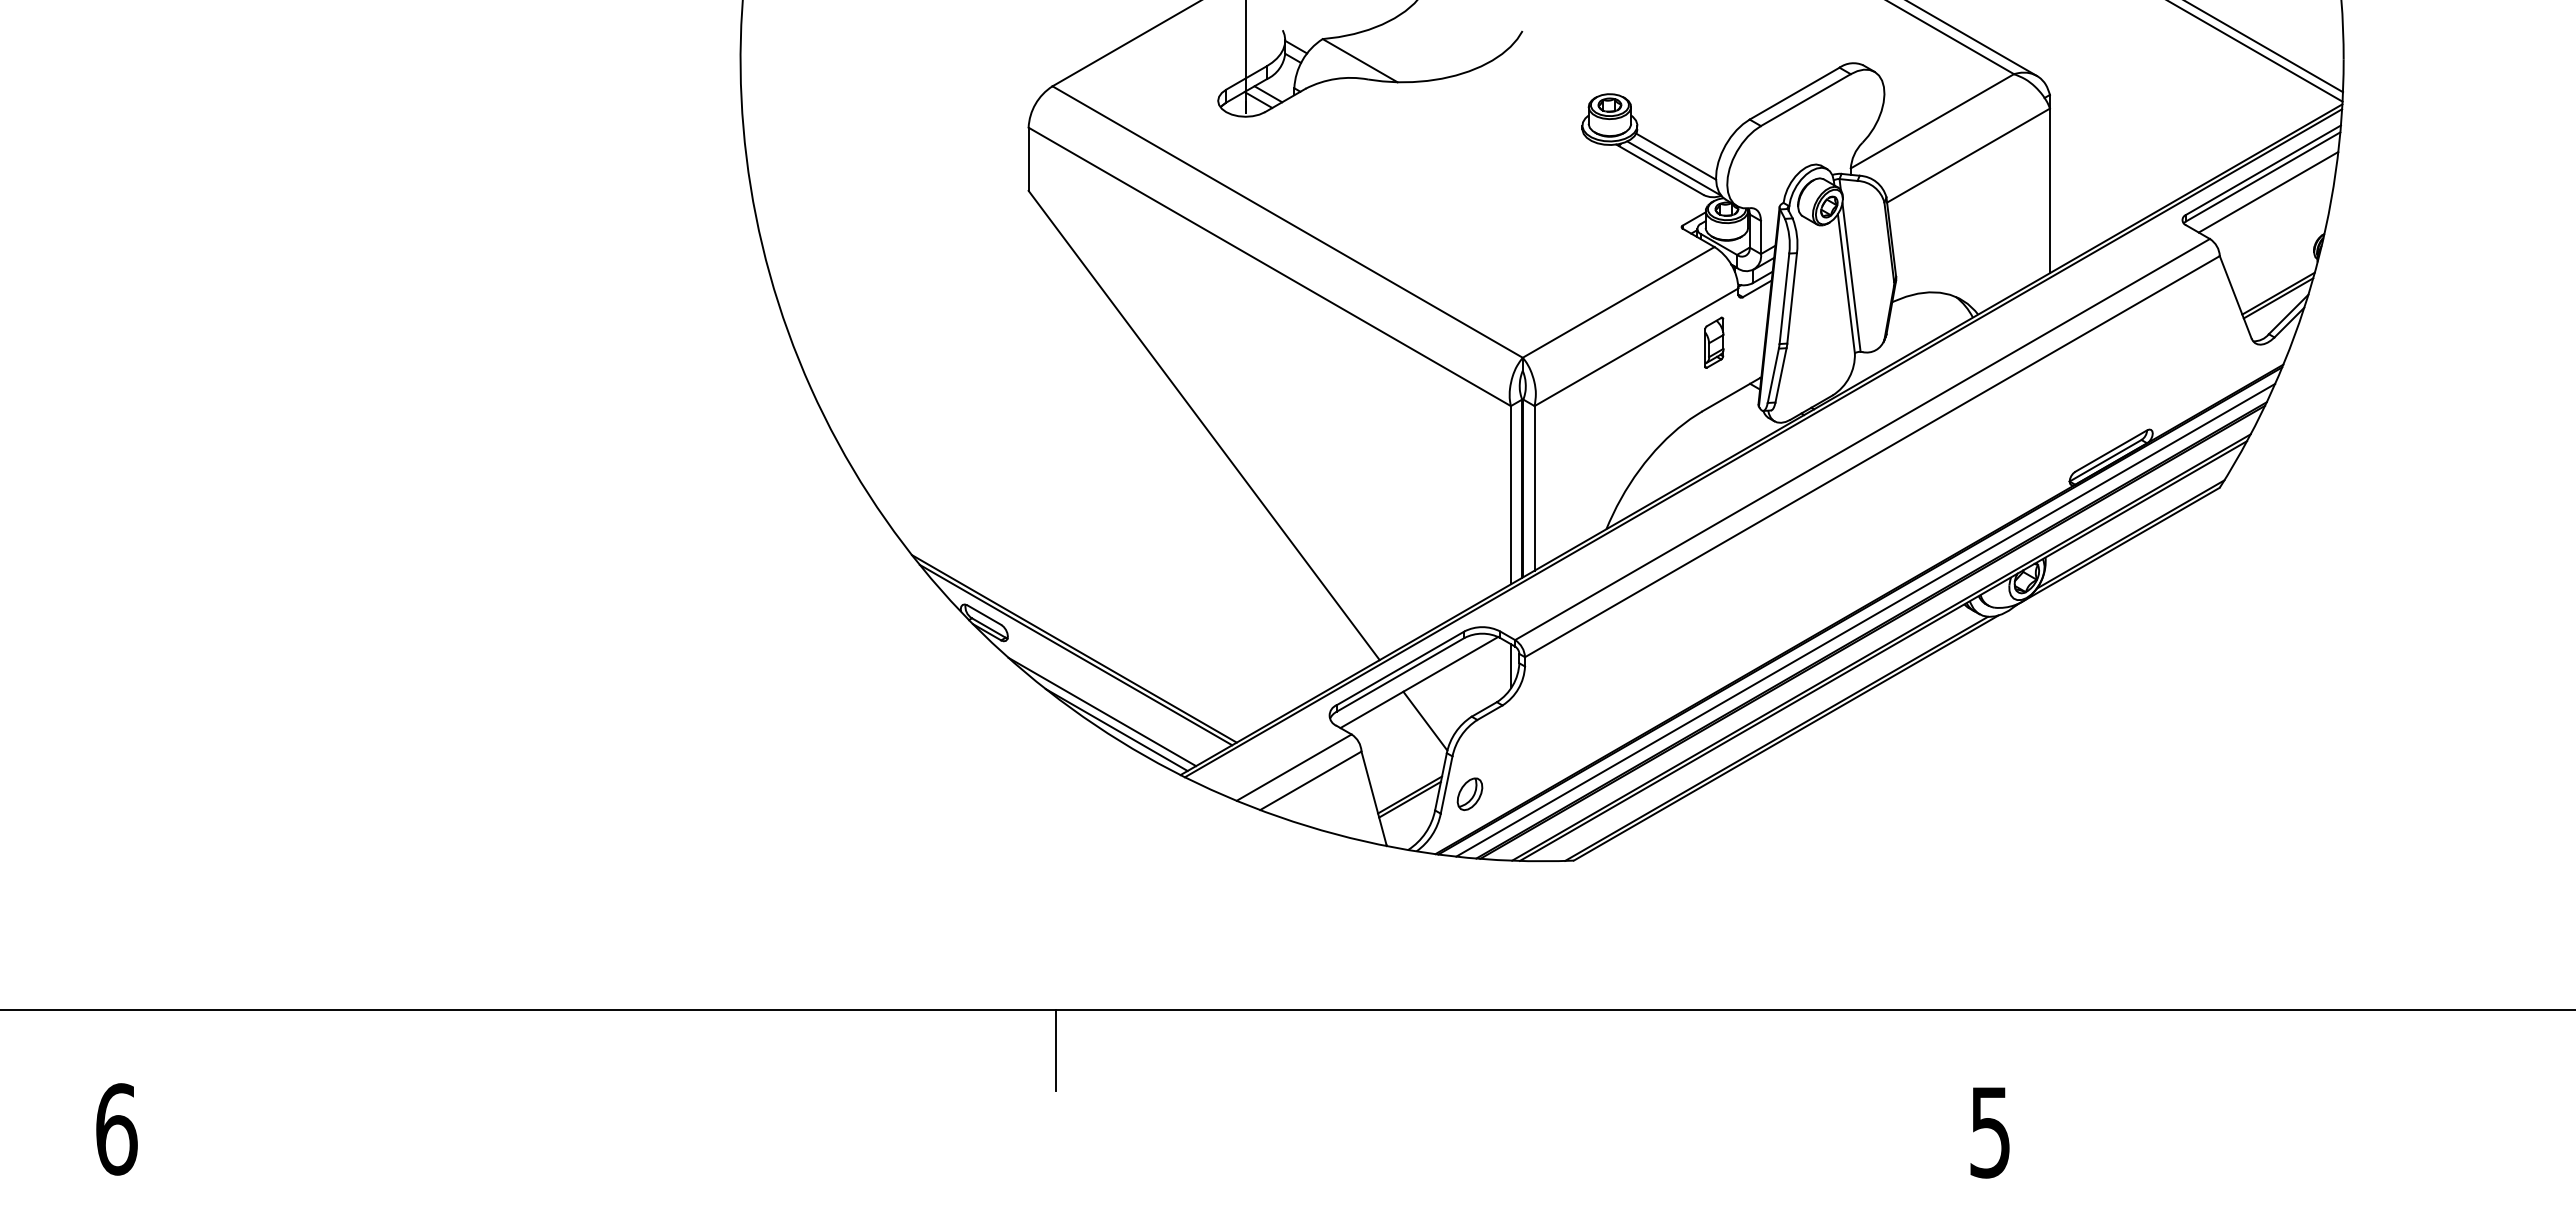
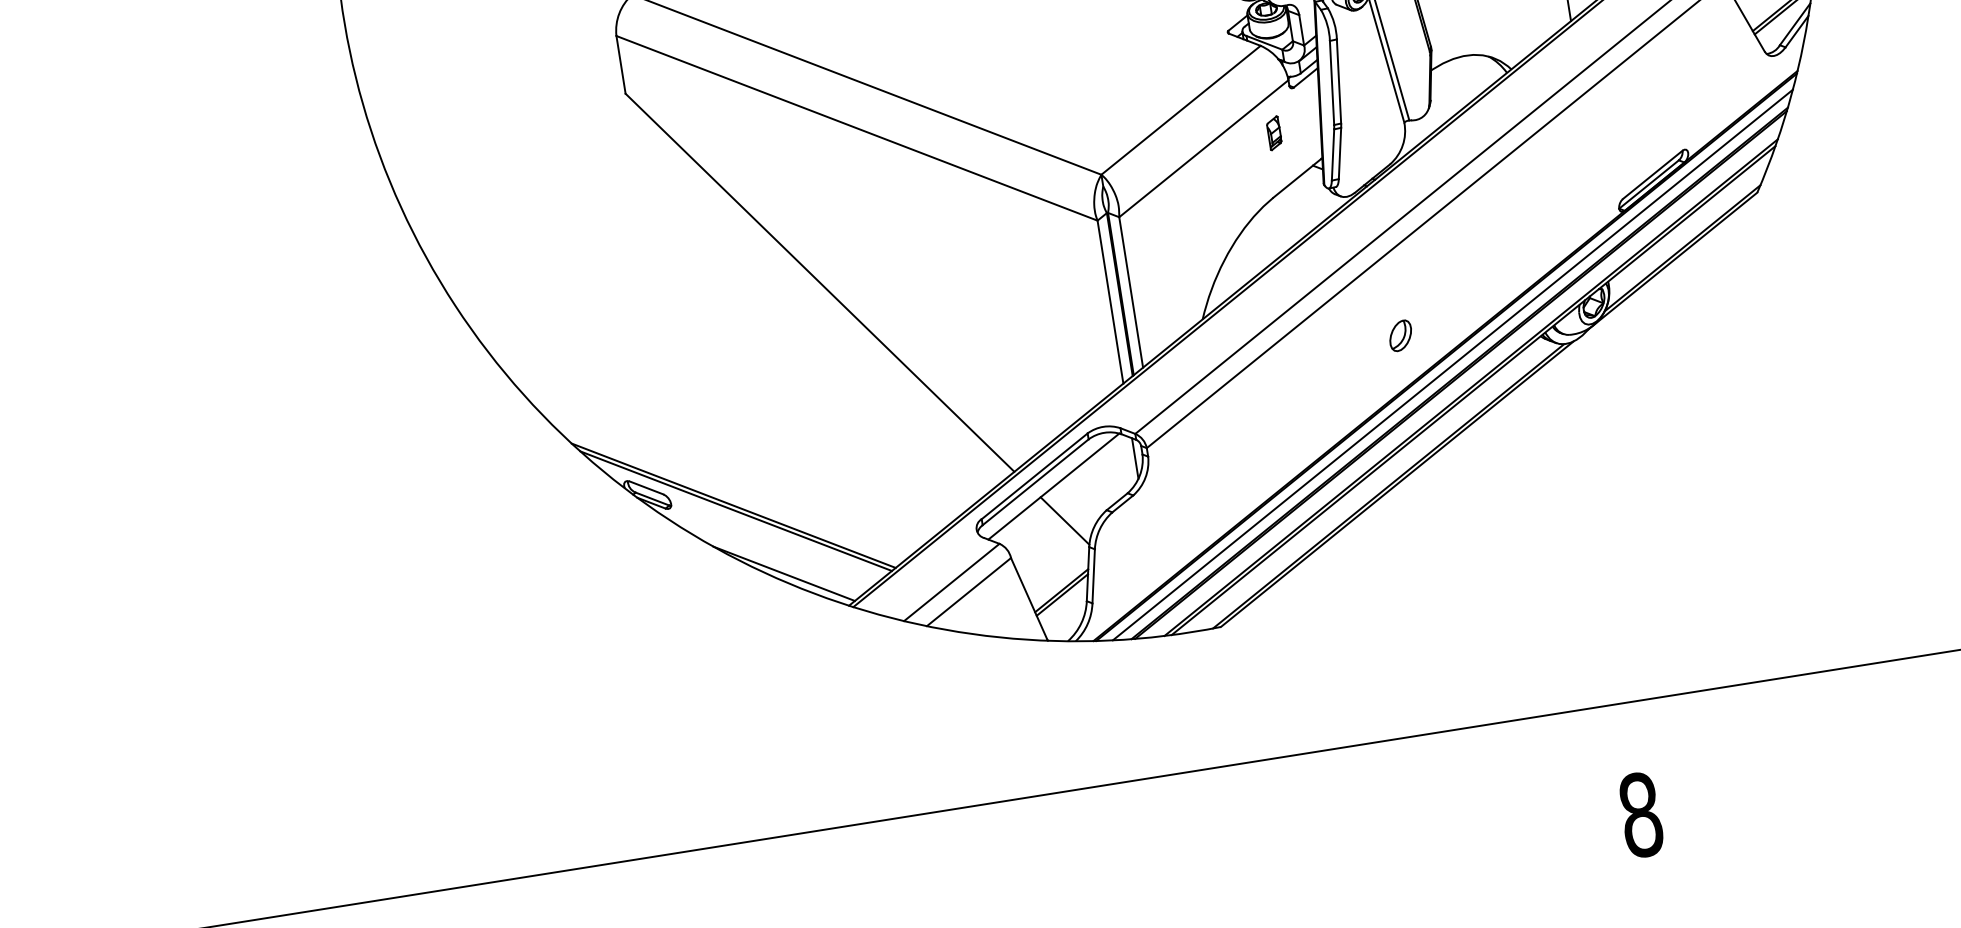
part: (1714, 342) -> (1274, 133), size x0.7
line: (1102, 711) -> (768, 558), removed
part: (1469, 793) -> (1400, 335), moved
line: (1056, 1050) -> (775, 875), removed
text: (1990, 1132) -> (1641, 815), 5 -> 8

